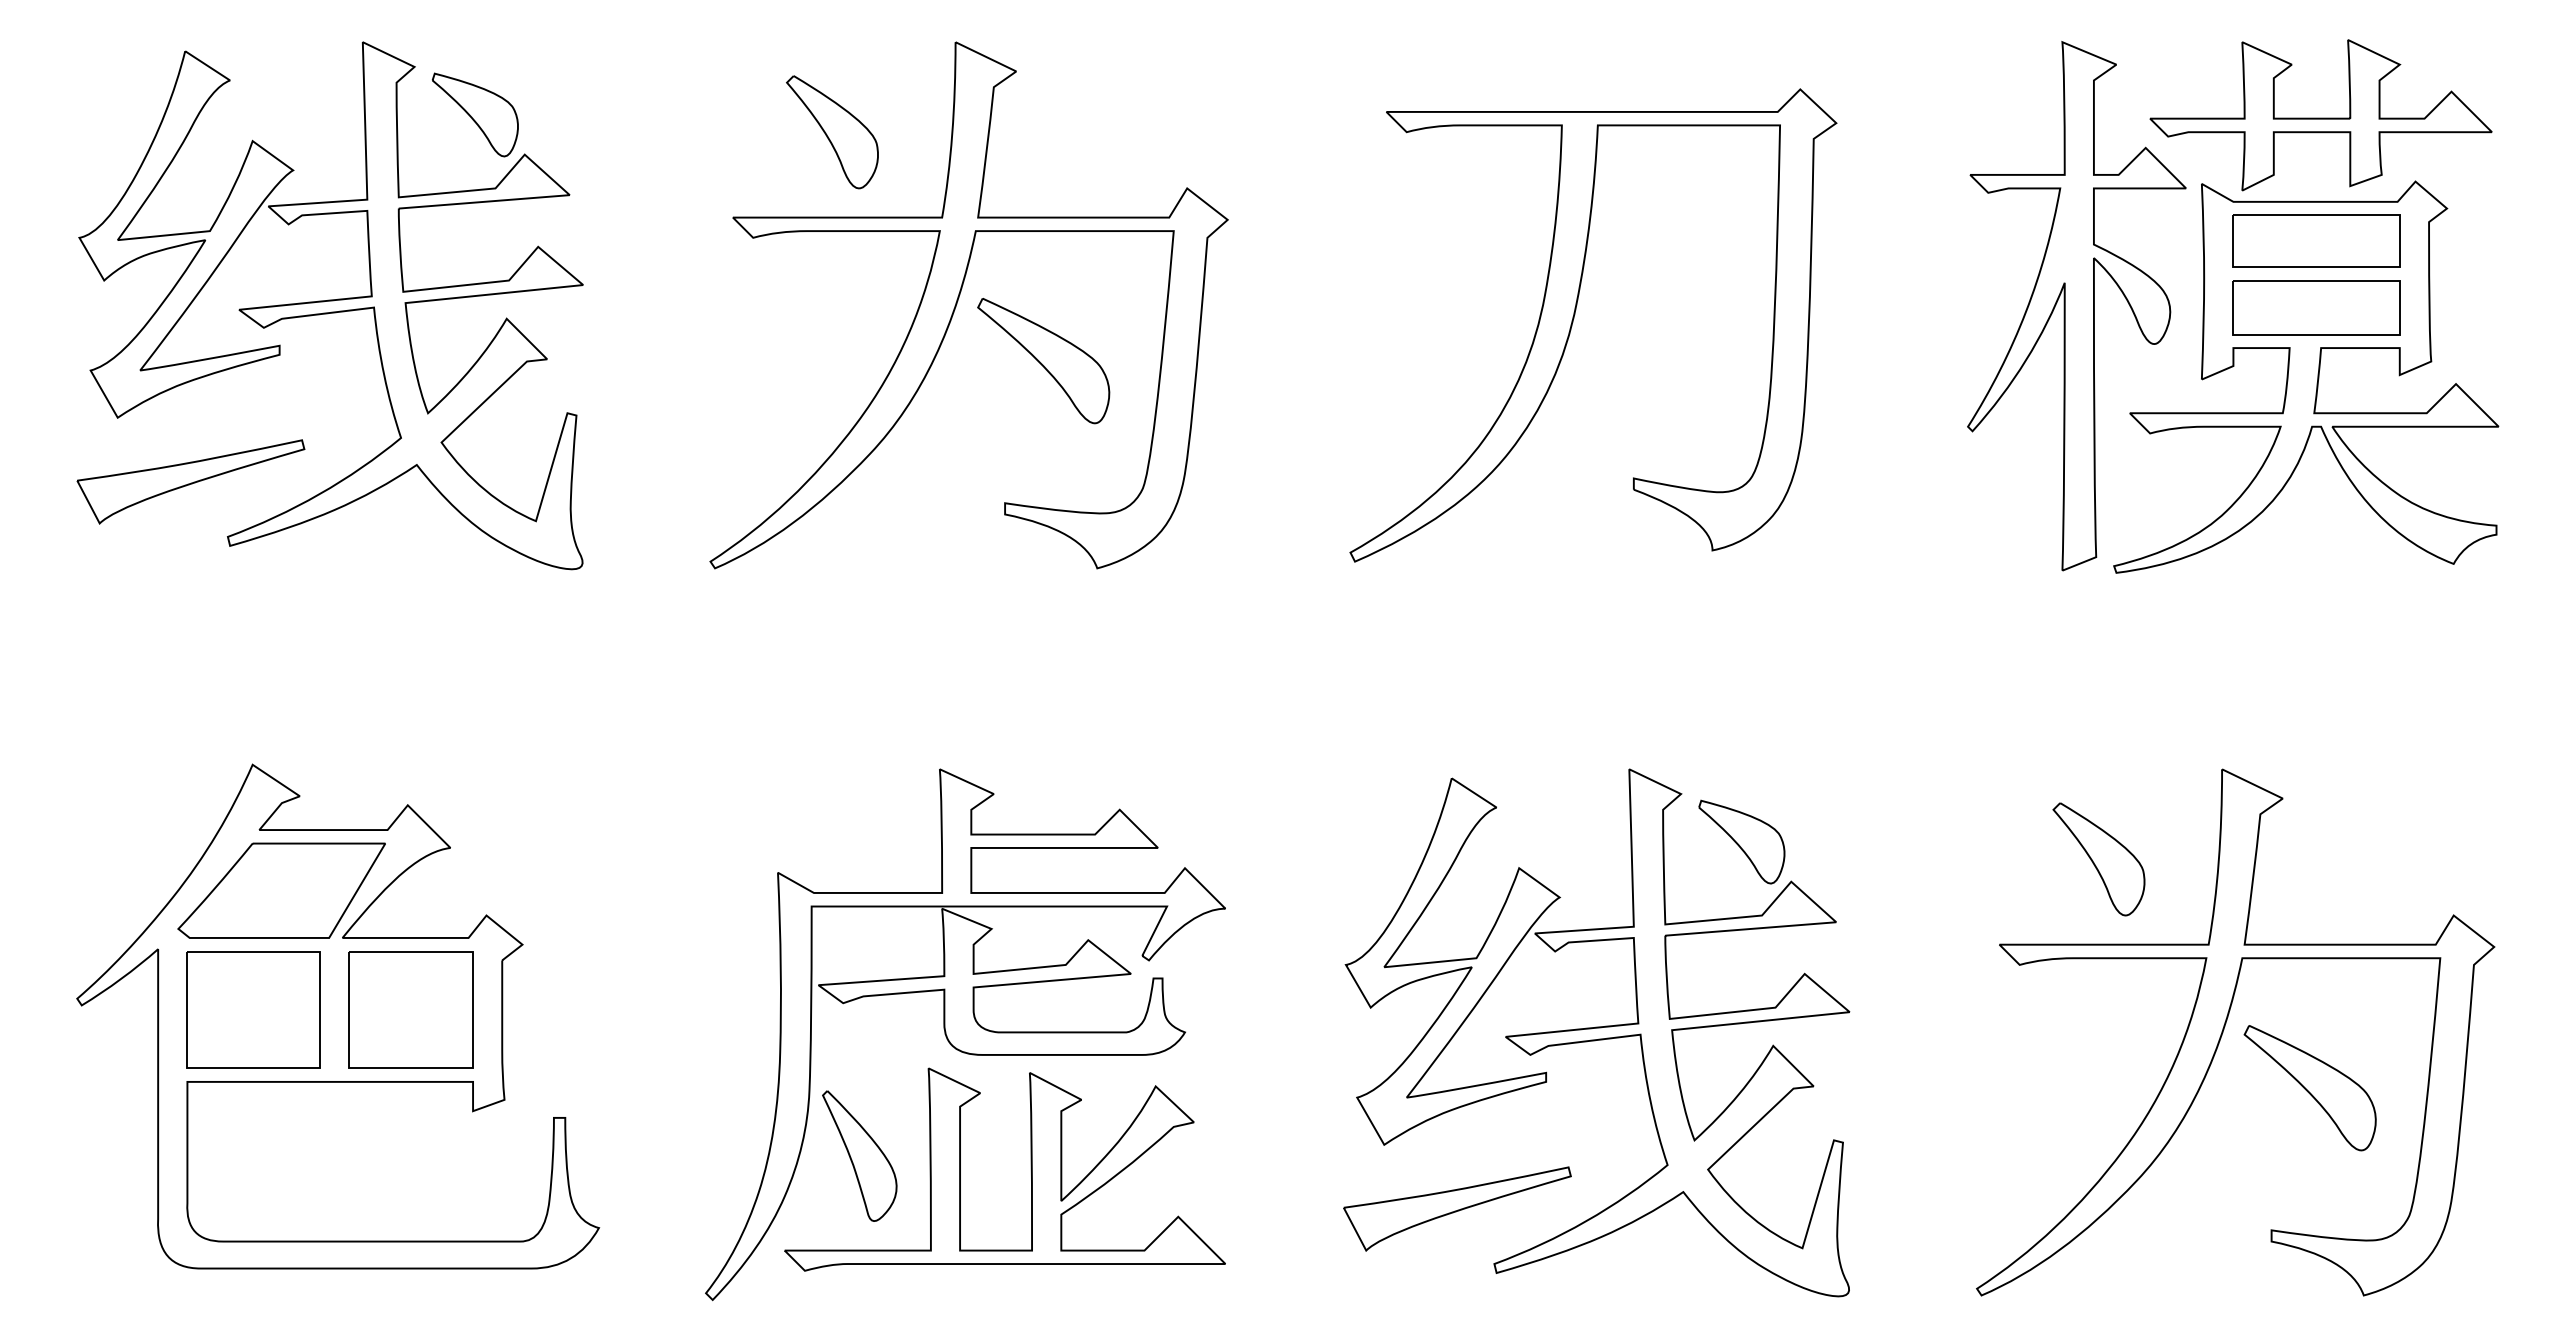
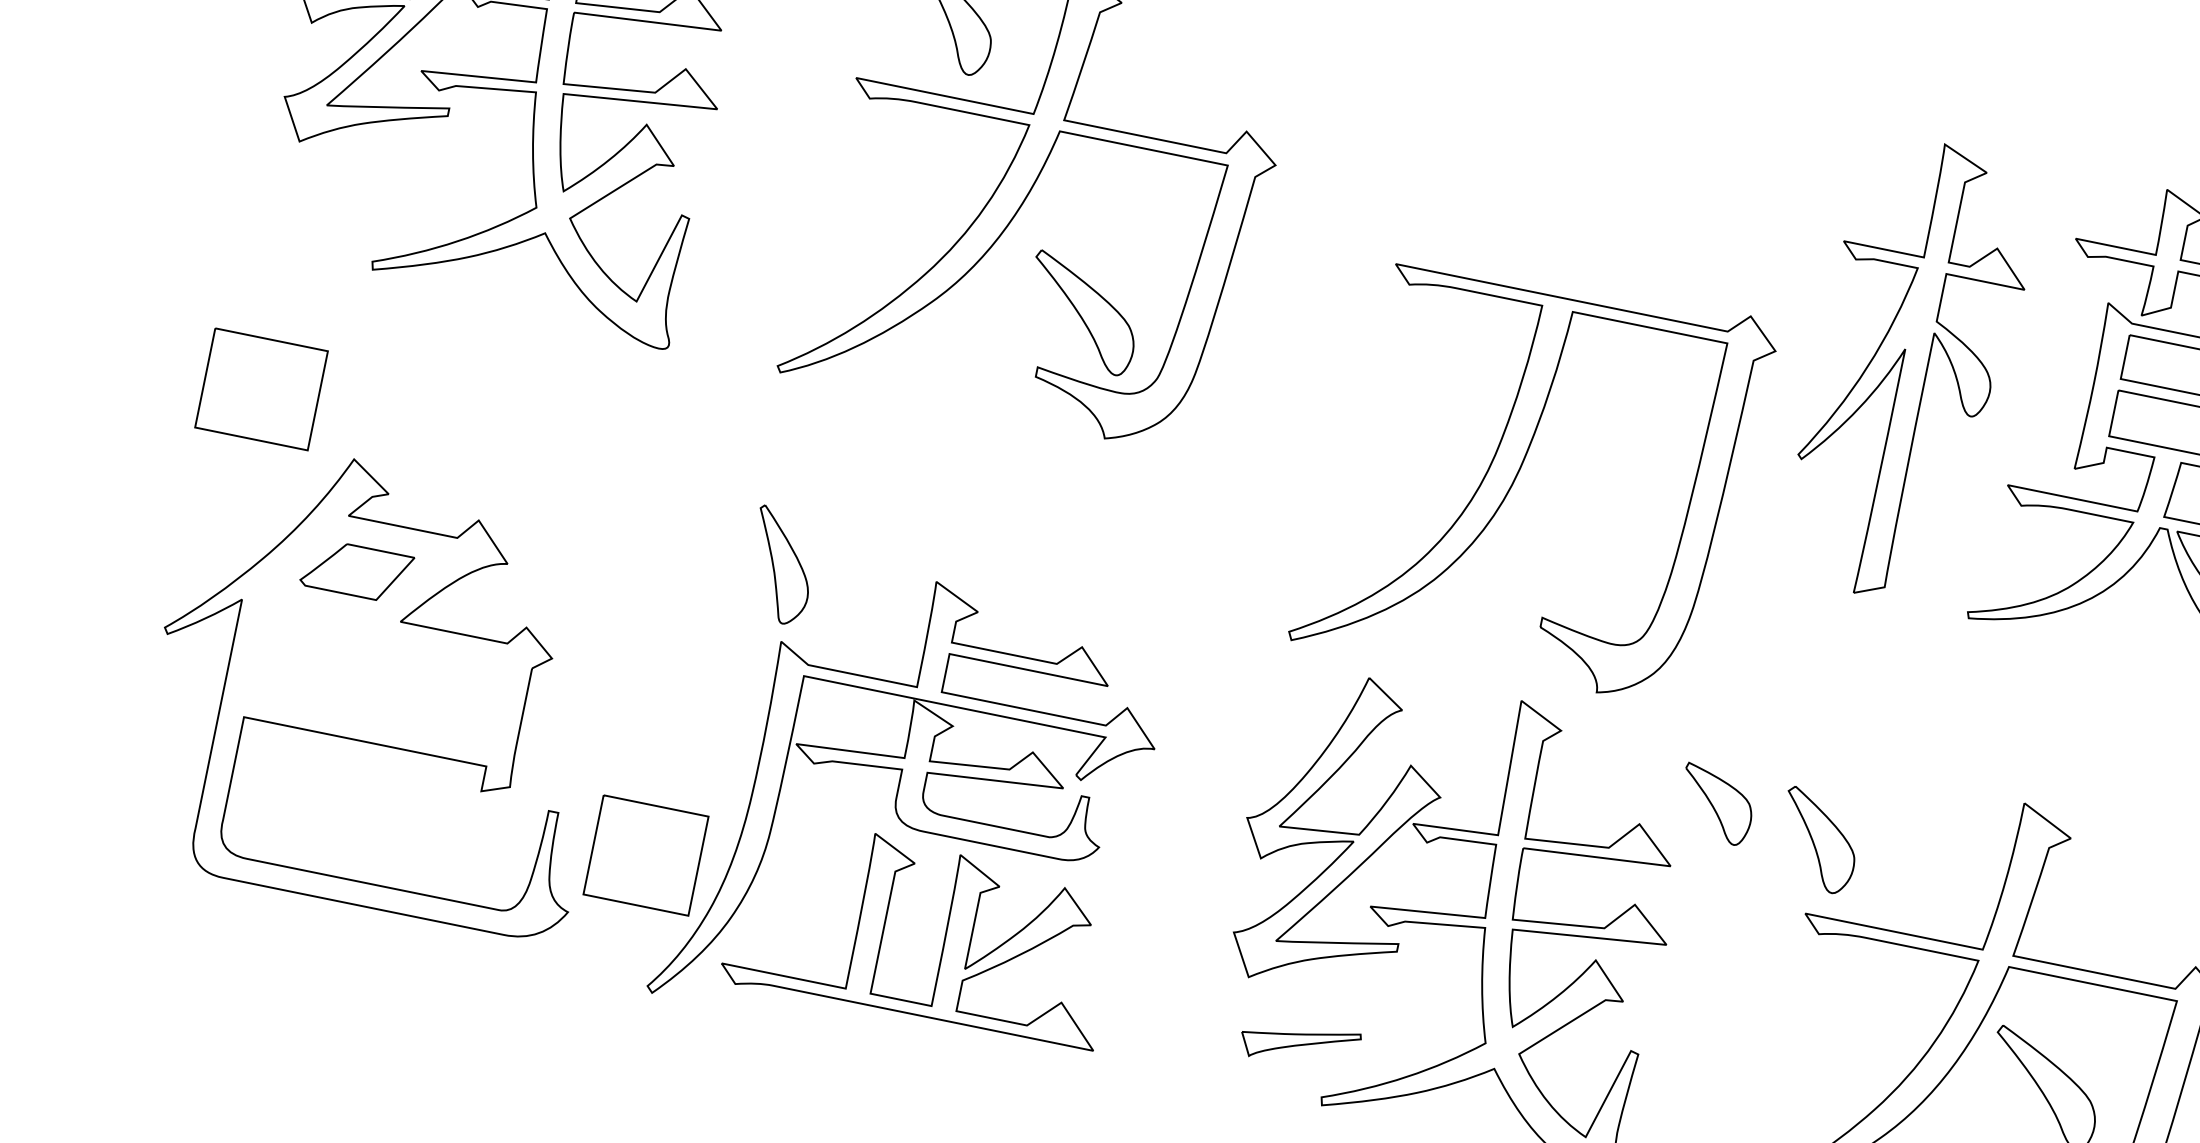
part: (2076, 306) -> (1911, 371), moved
part: (1573, 322) -> (1518, 474), moved
part: (1043, 361) -> (1082, 313), moved
part: (190, 481) -> (350, 208), removed
part: (1741, 841) -> (1716, 804), moved
part: (2098, 859) -> (1818, 840), moved
part: (281, 890) -> (356, 570), size x0.6
part: (253, 1009) -> (261, 388), moved
part: (410, 1009) -> (645, 855), moved
part: (859, 1155) -> (781, 565), moved
part: (1457, 1208) -> (1299, 1043), size x0.6

